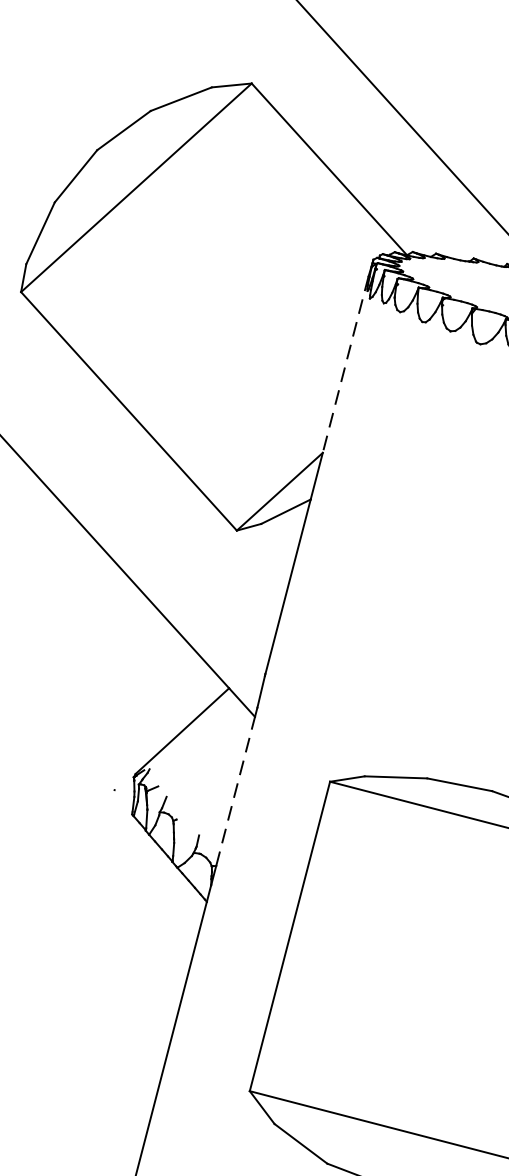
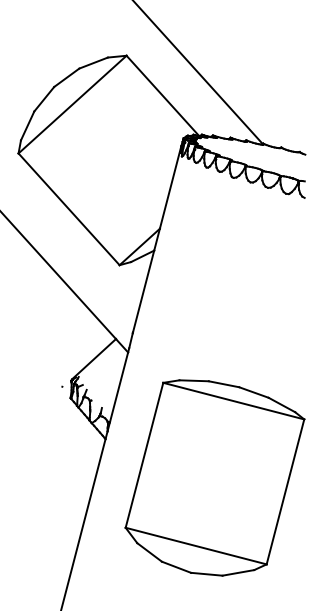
line: (345, 364) -> (170, 187), dashed -> solid
line: (236, 789) -> (119, 386), dashed -> solid

